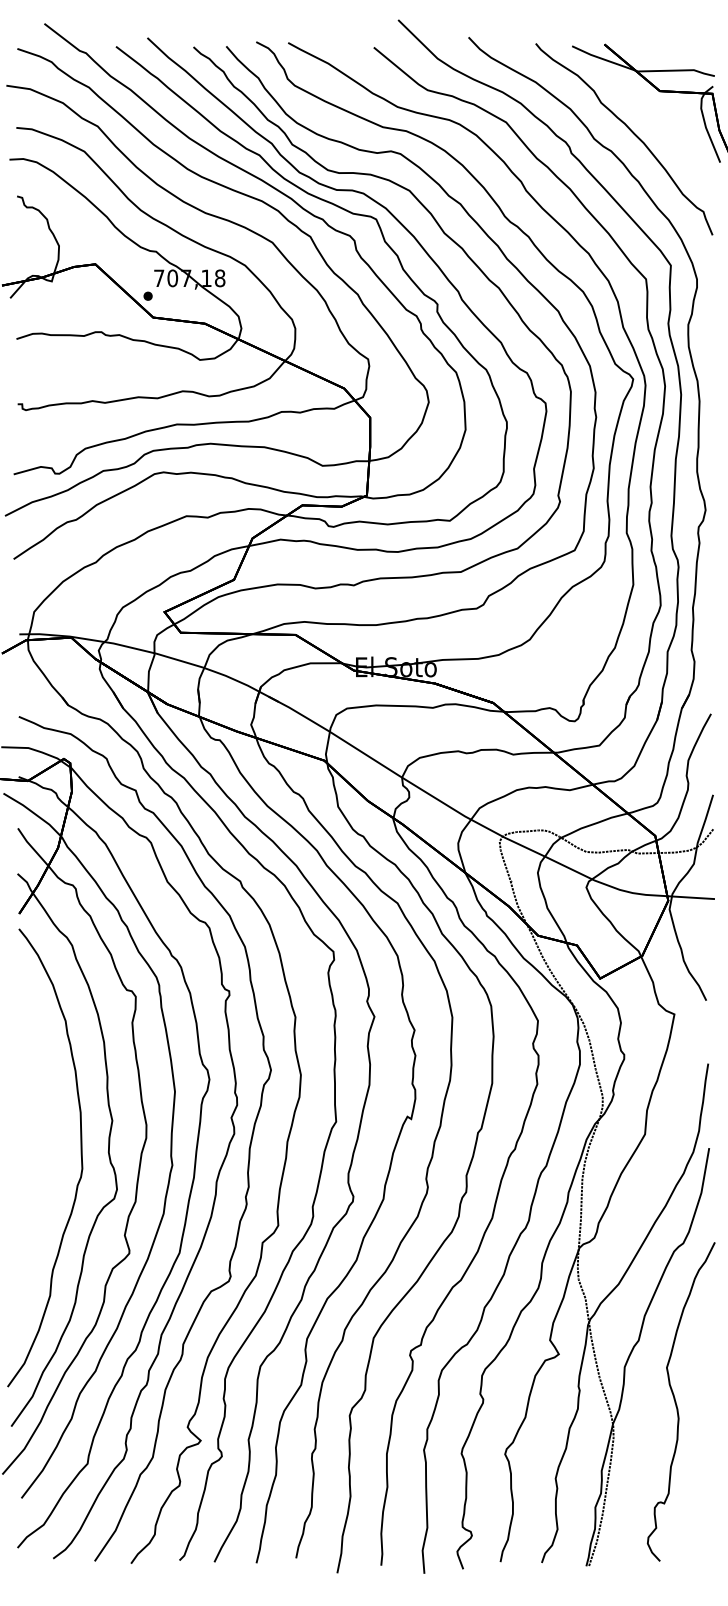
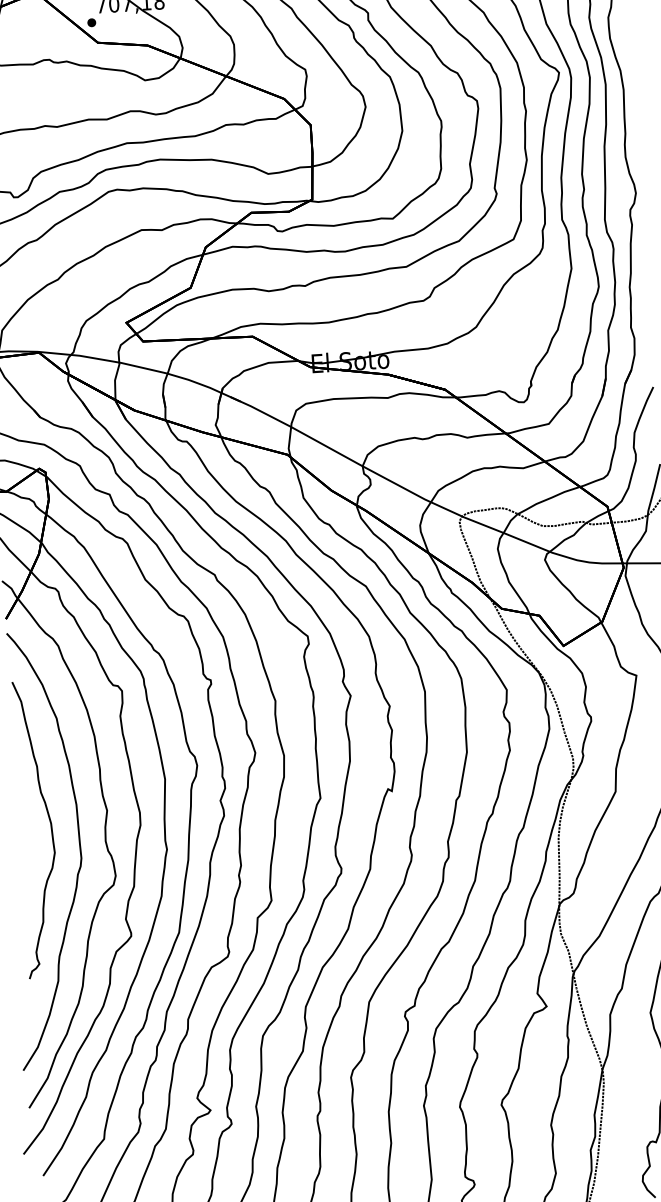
part: (52, 1135) -> (50, 828), added

